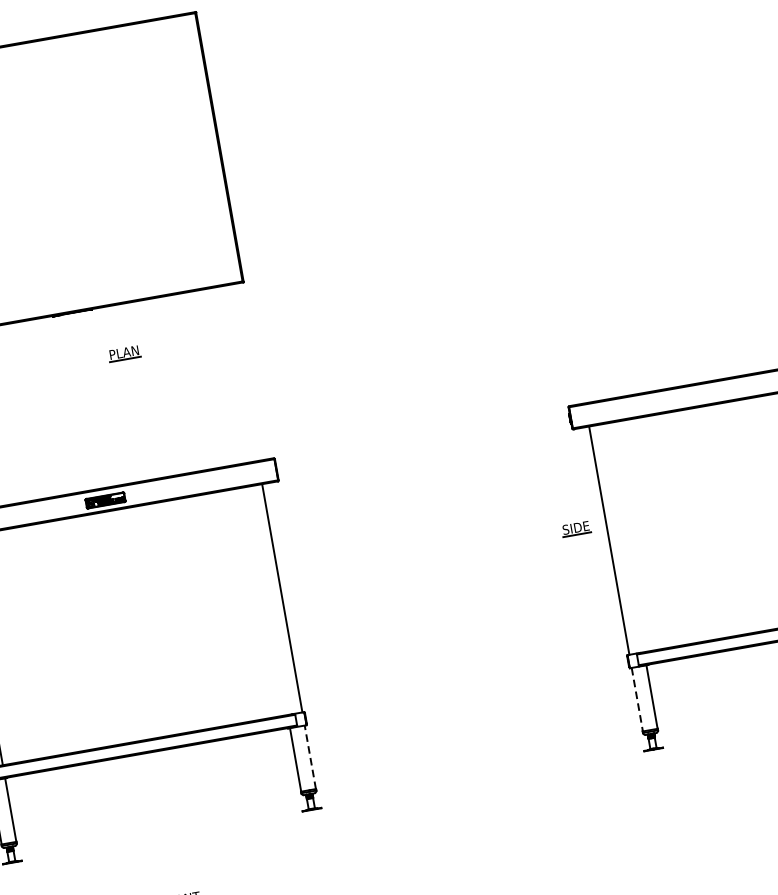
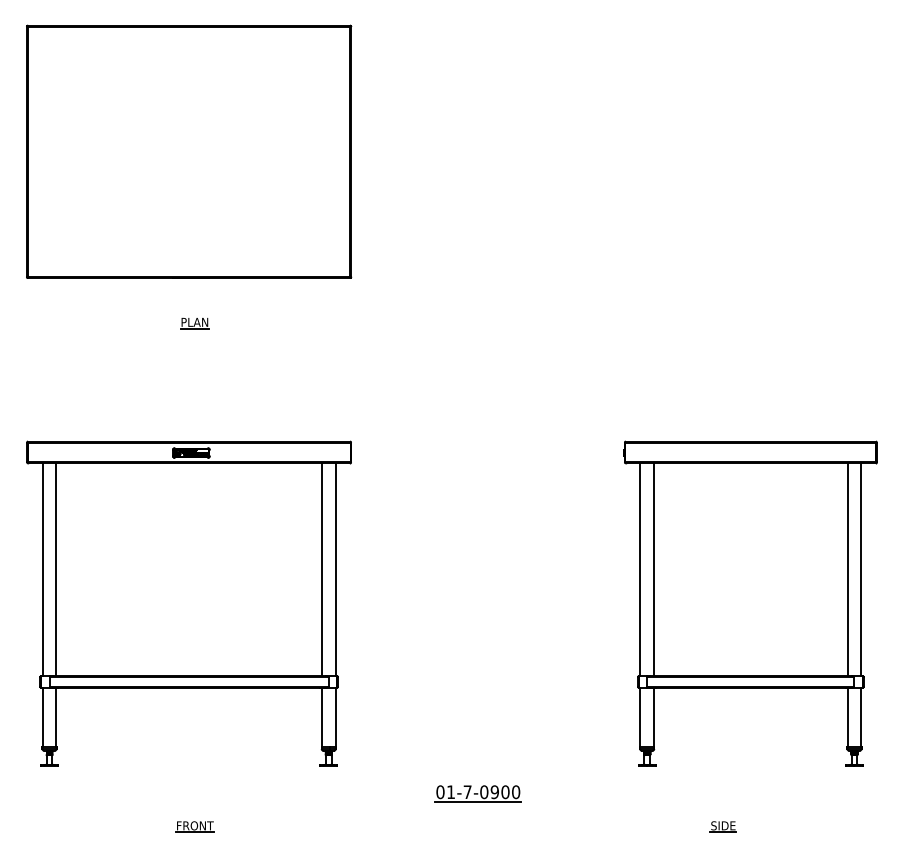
part: (124, 353) -> (194, 323), moved
part: (575, 528) -> (722, 826), moved
line: (624, 537) -> (654, 569), added
line: (267, 600) -> (321, 569), added
line: (637, 699) -> (640, 717), dashed -> solid
line: (310, 756) -> (335, 717), dashed -> solid
part: (476, 811) -> (477, 793), added

